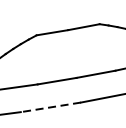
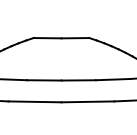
line: (50, 107) -> (34, 101), dashed -> solid

